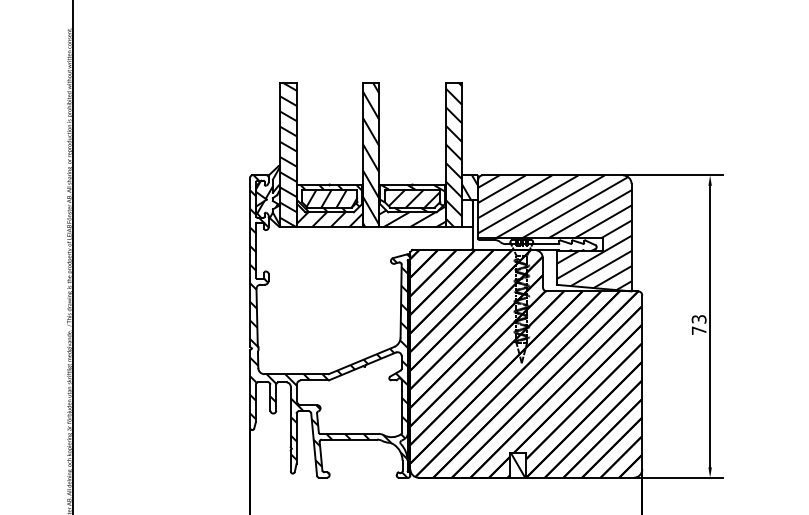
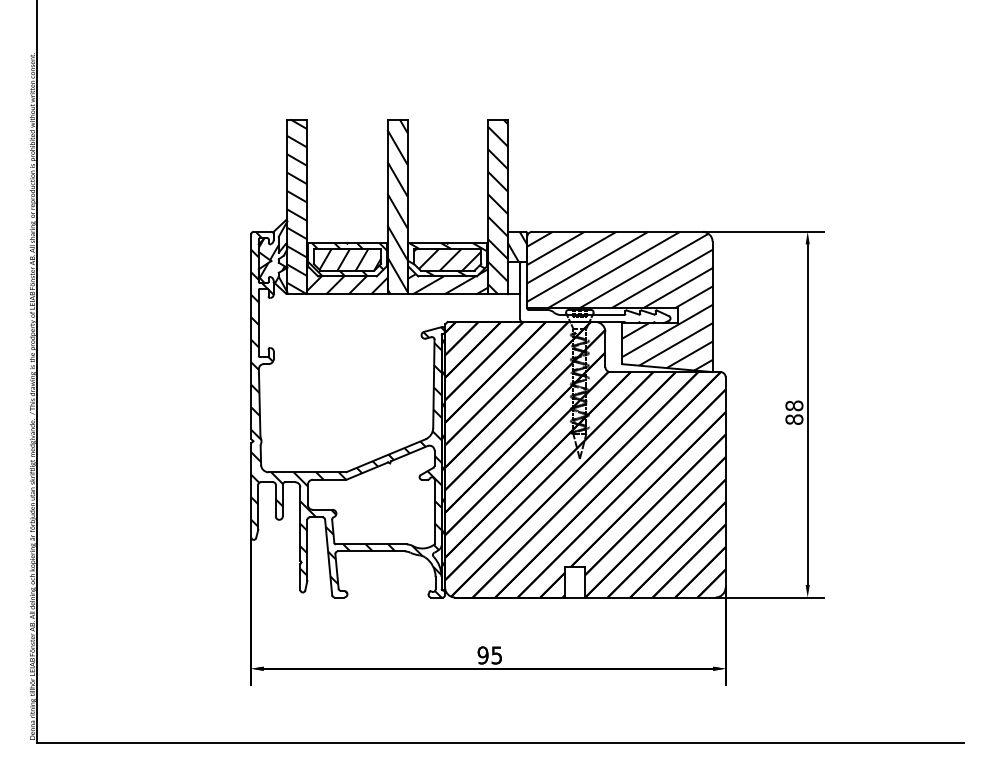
text: (699, 324) -> (794, 412), 73 -> 88
hatch: (518, 465) -> (575, 582), removed

